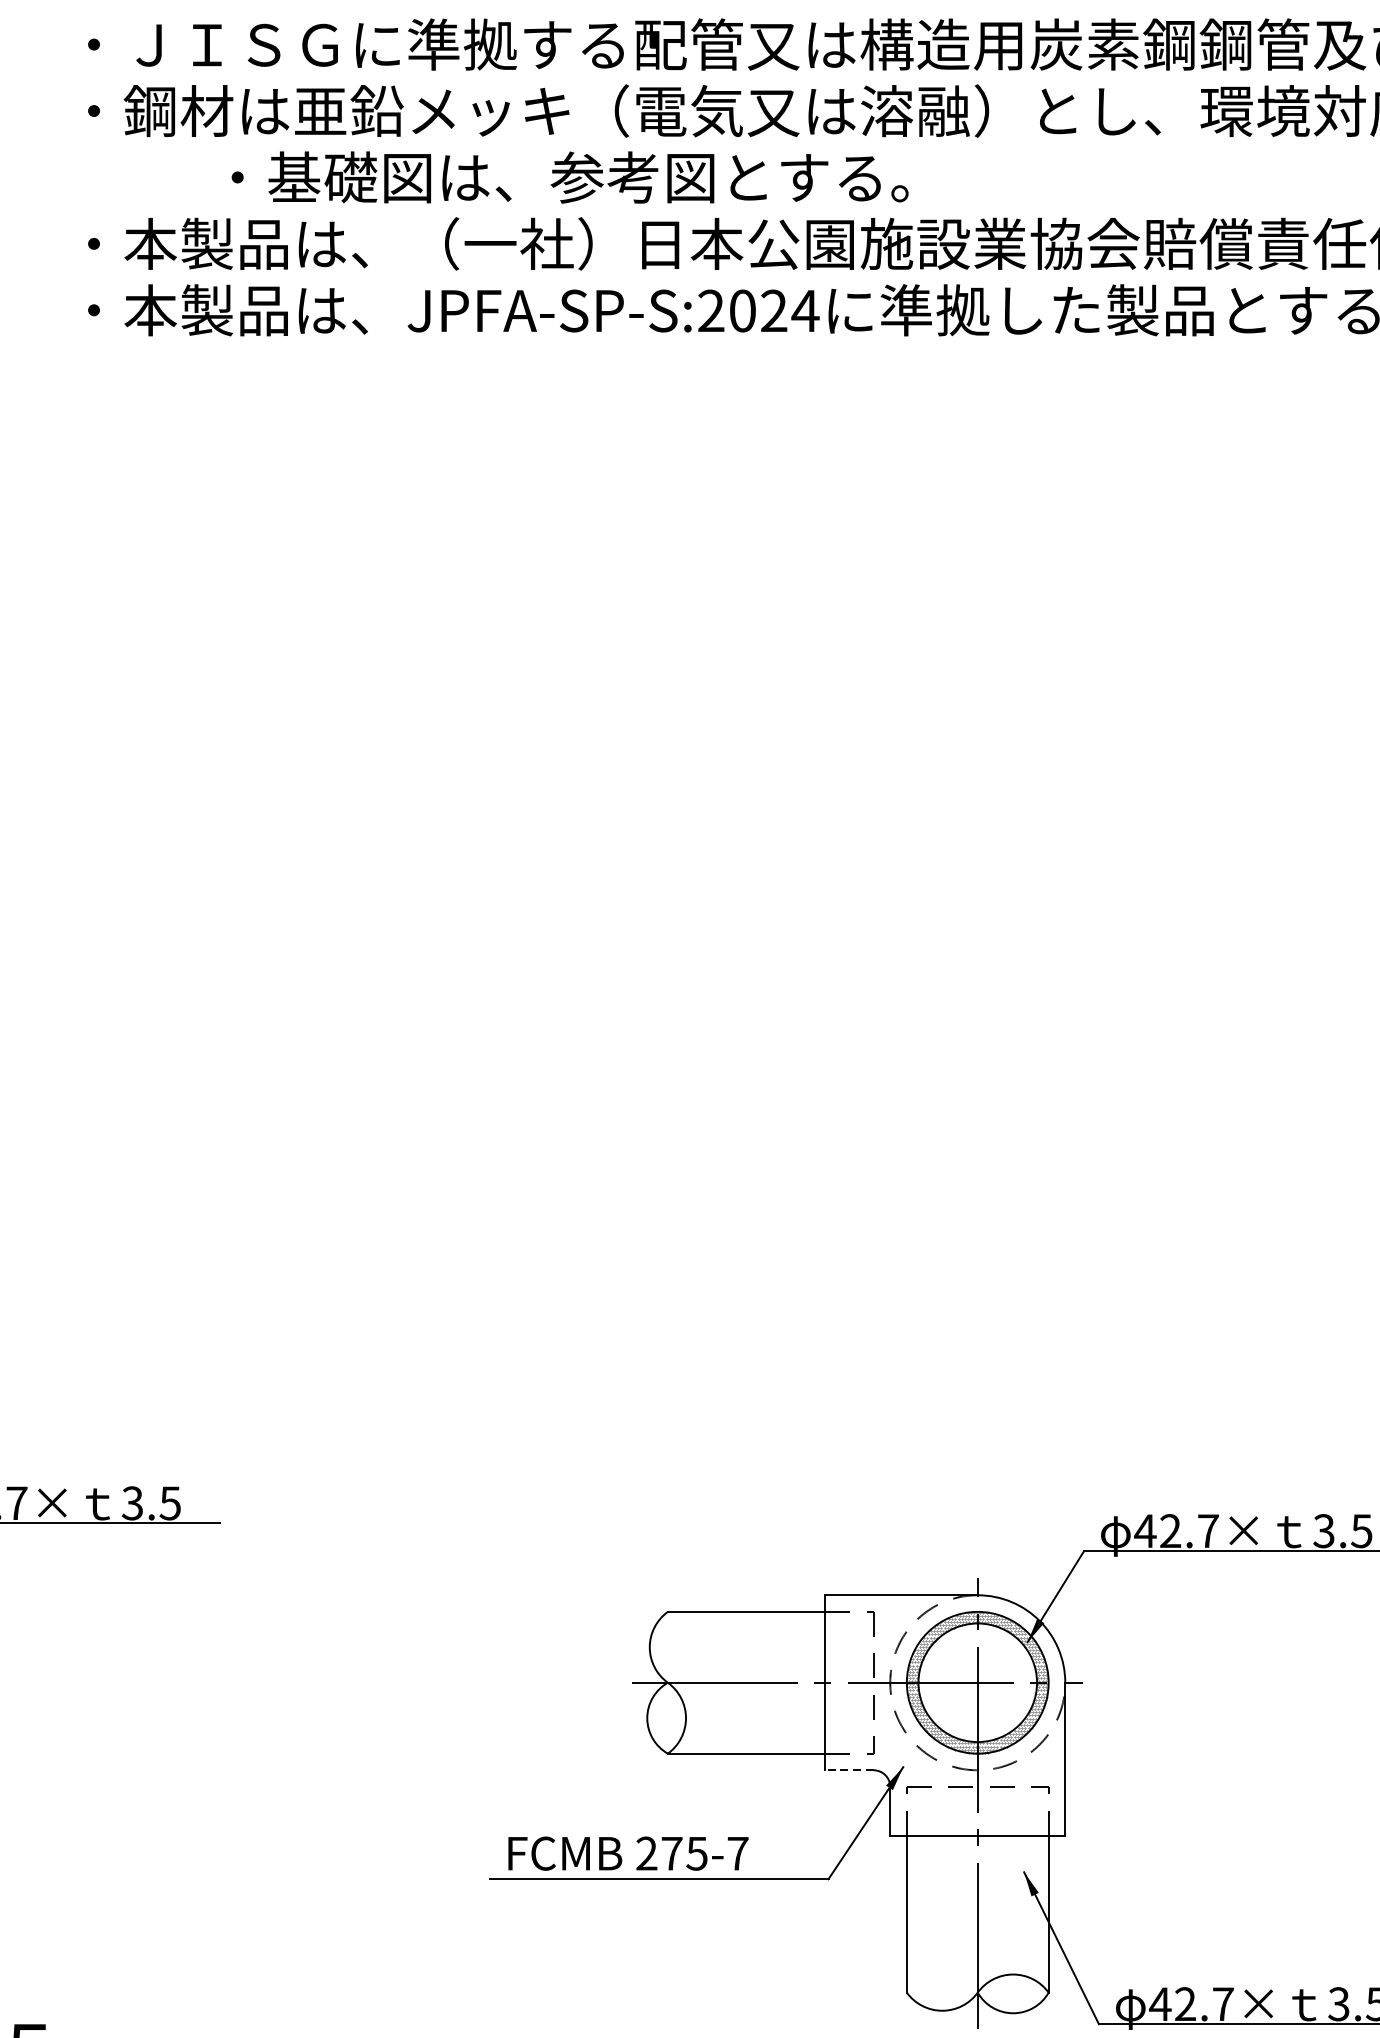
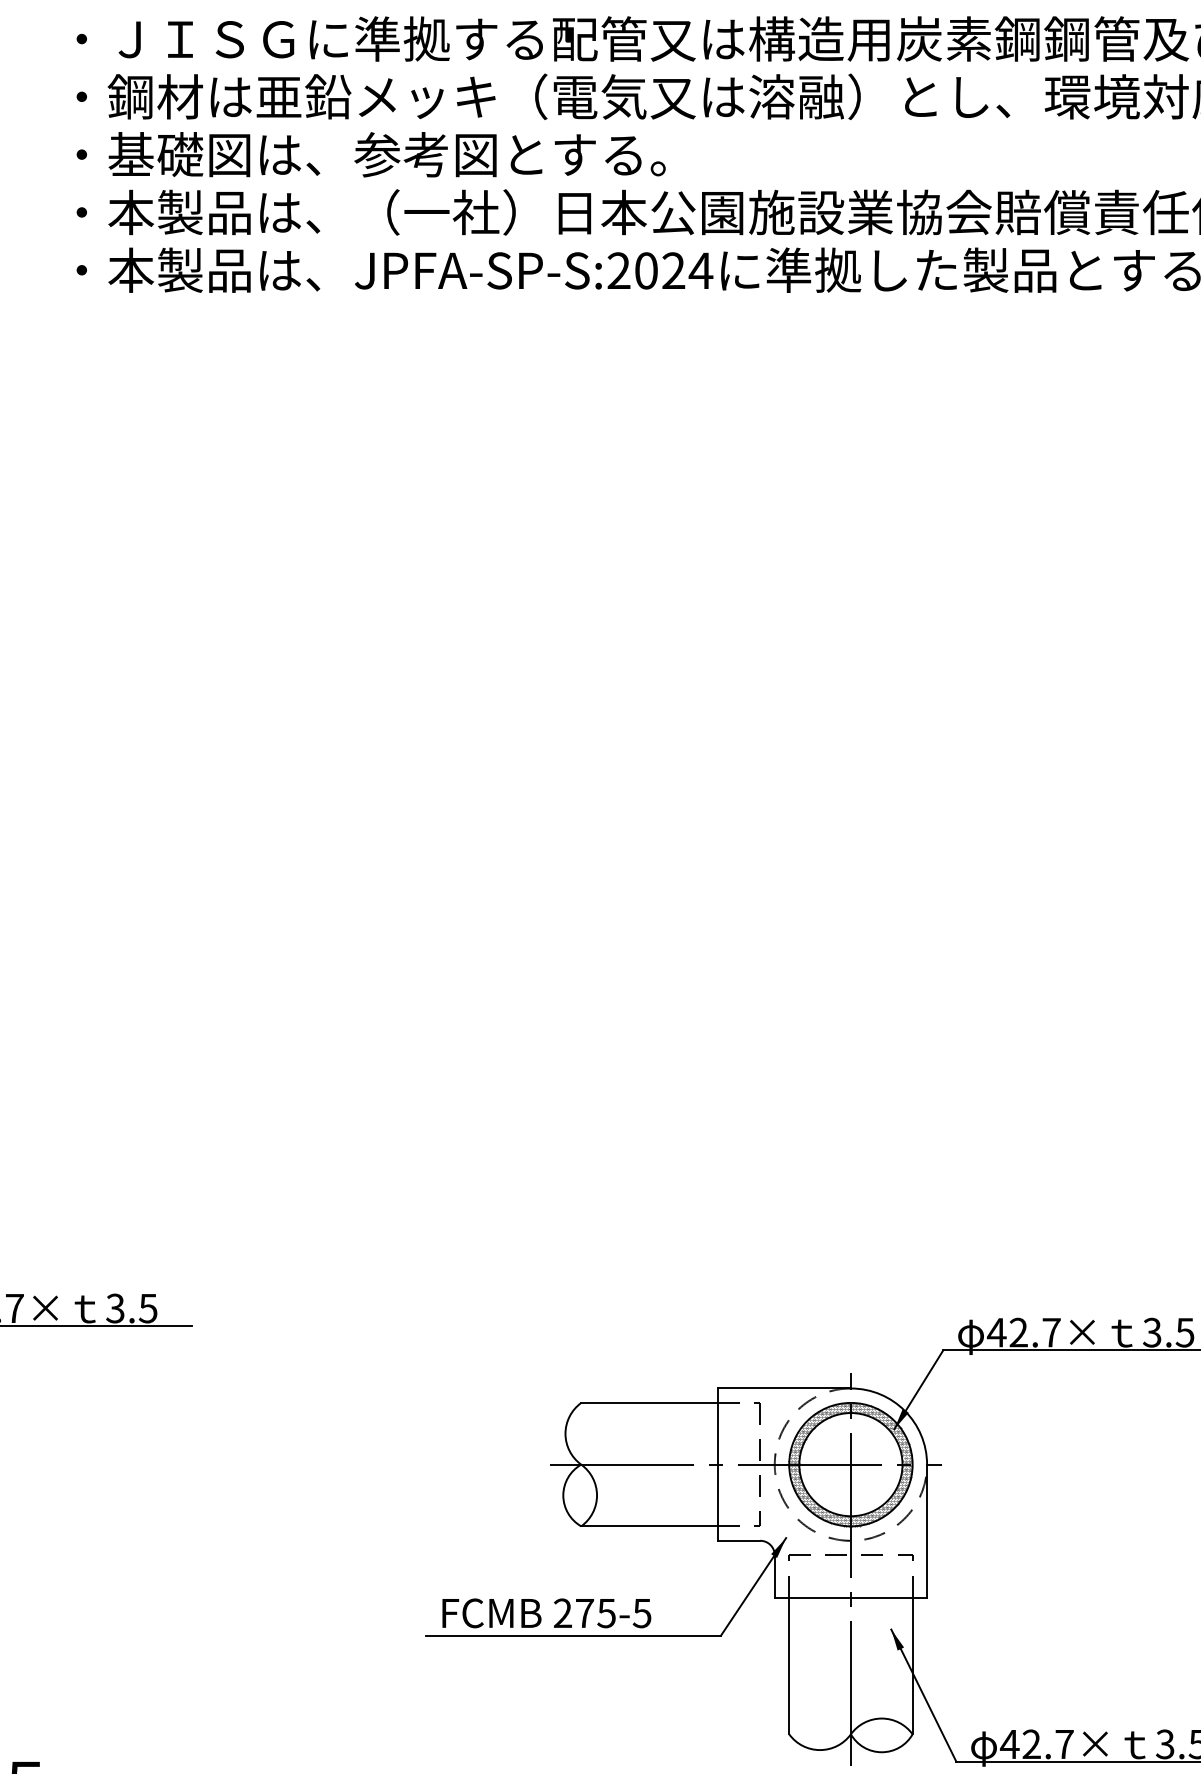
text: (569, 177) -> (370, 154), moved
line: (848, 1769) -> (738, 1540), dashed -> solid
text: (737, 1853) -> (641, 1613), 275-7 -> 275-5

